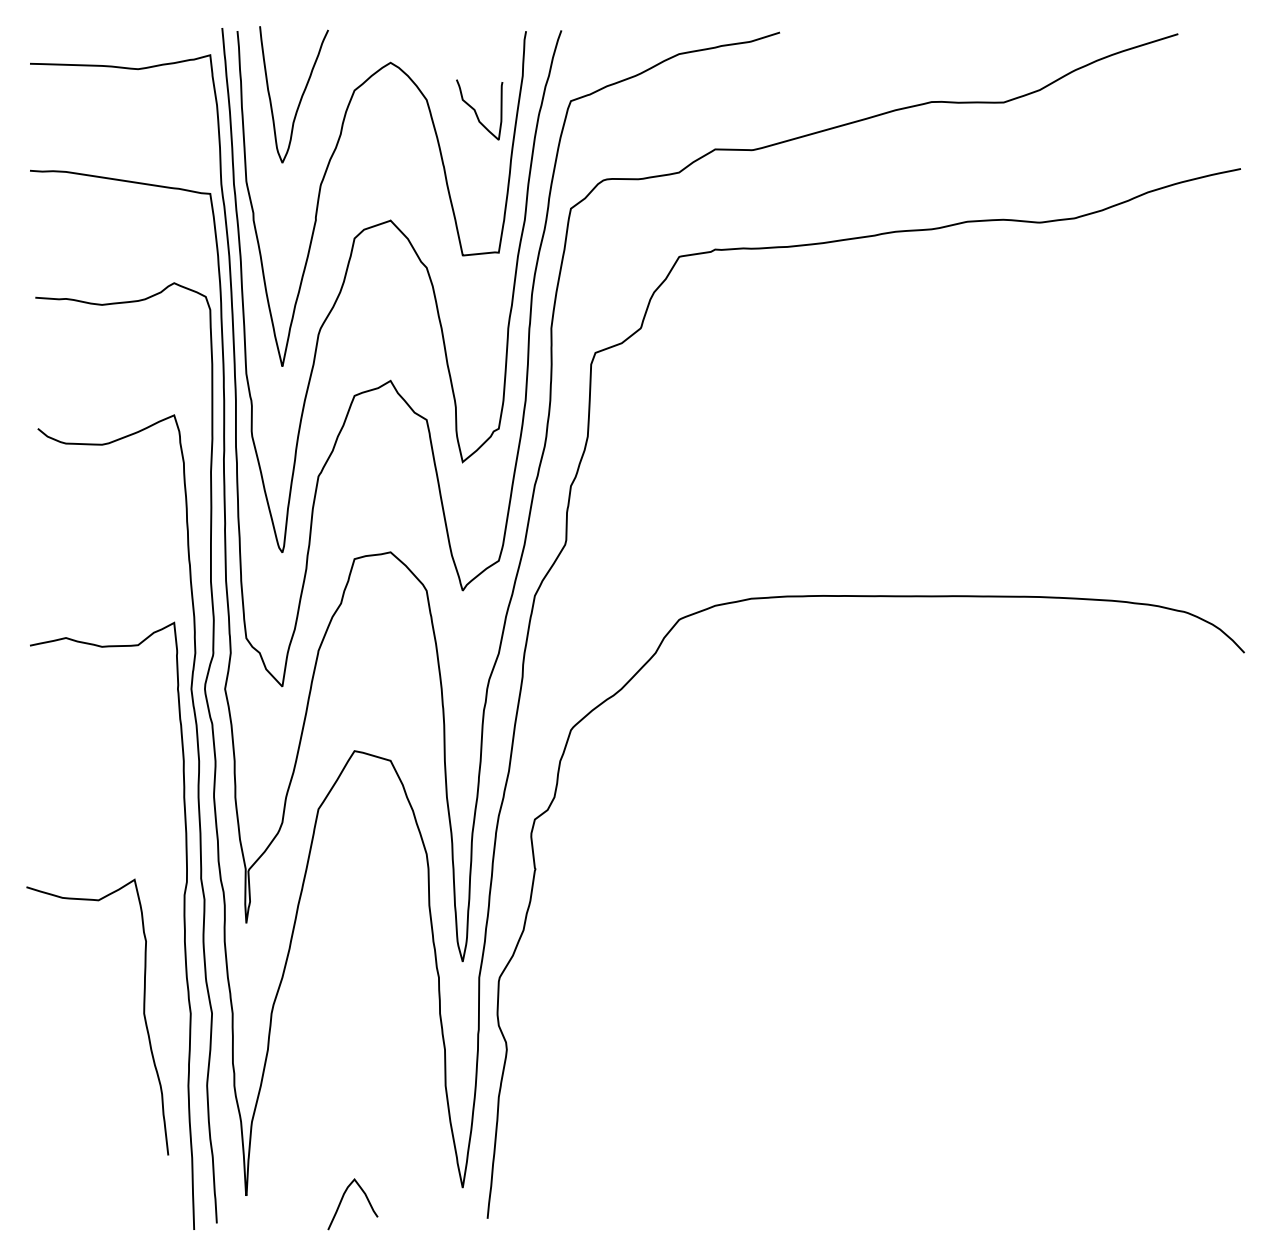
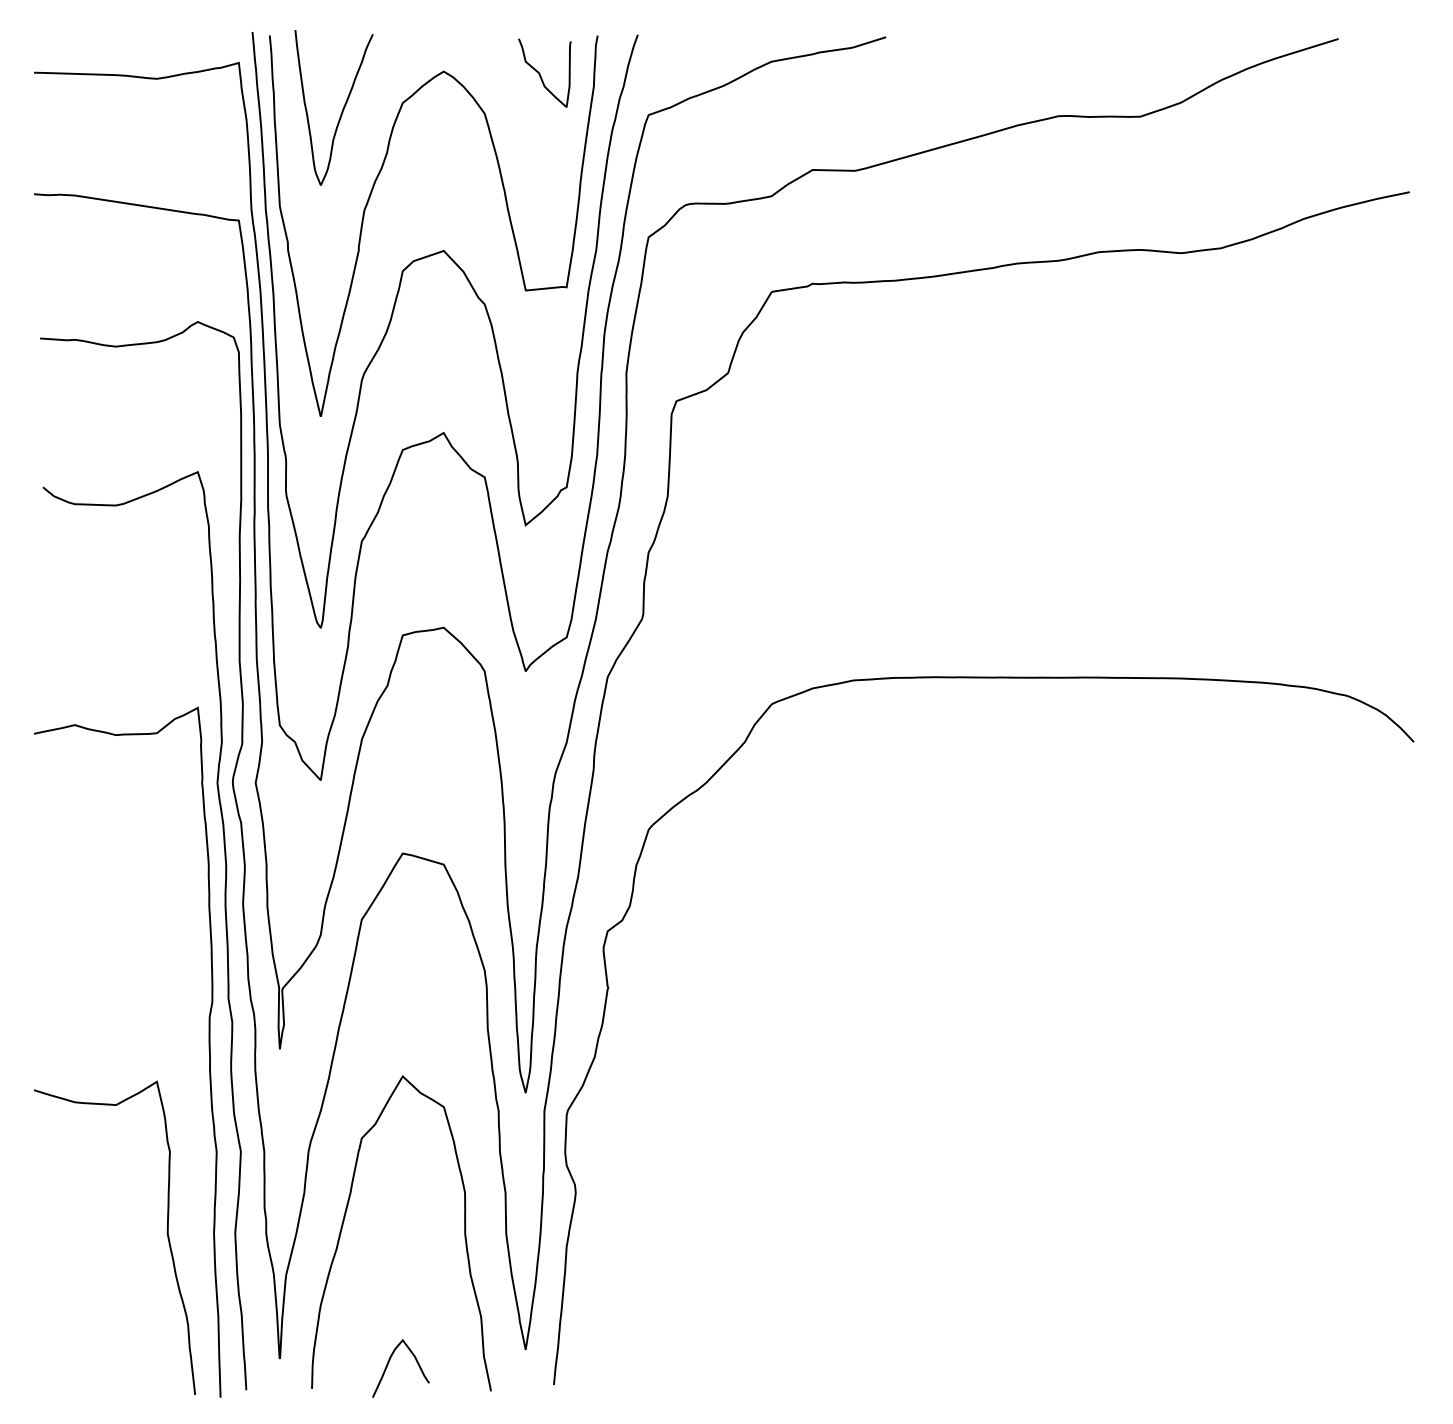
curve: (475, 110) -> (540, 73), moved
curve: (143, 1013) -> (166, 1233), moved
curve: (304, 1071) -> (345, 1217), added

